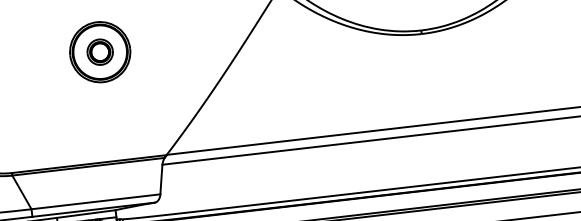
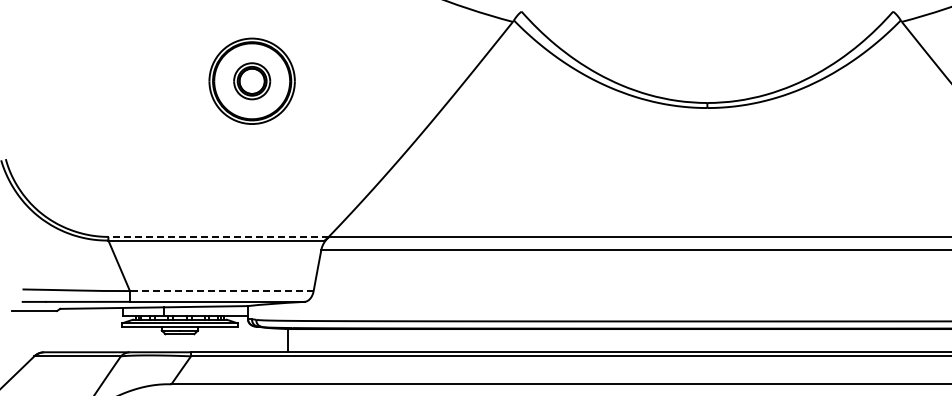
line: (89, 163) -> (218, 236), solid -> dashed
line: (95, 202) -> (221, 291), solid -> dashed

